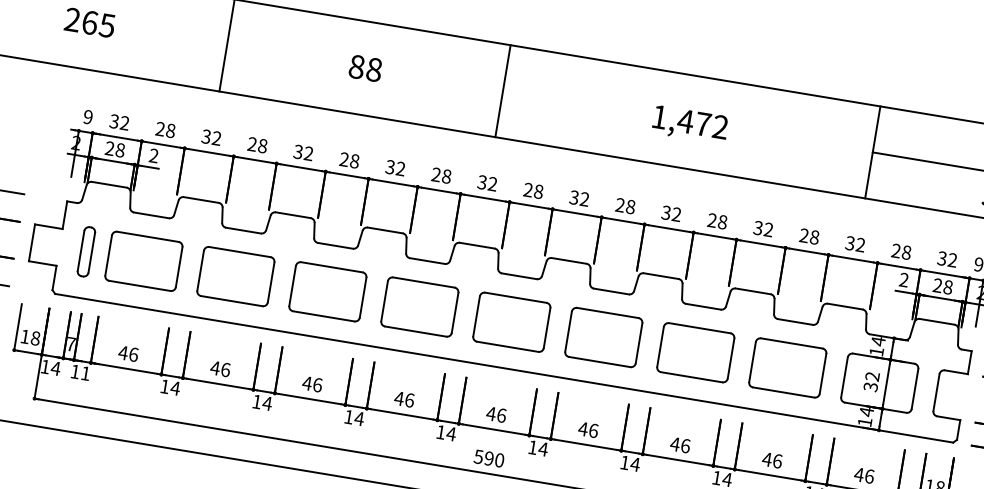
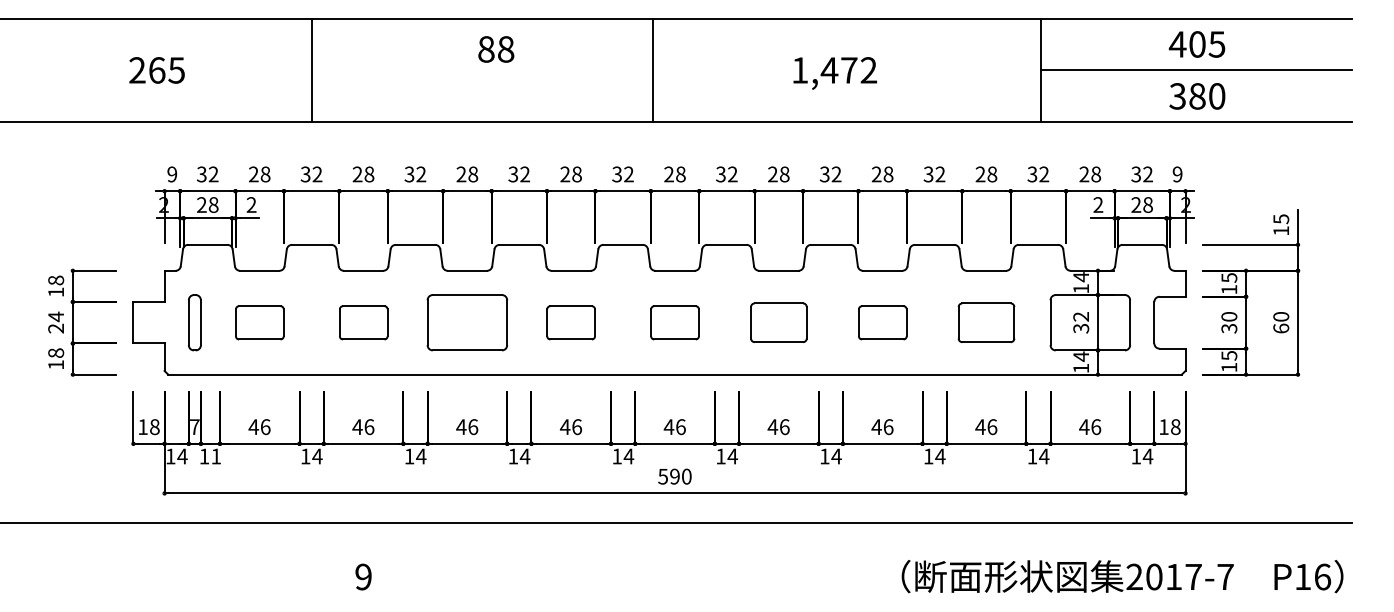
text: (365, 68) -> (496, 49), moved
line: (503, 91) -> (653, 70), moved
part: (143, 261) -> (259, 322), size x0.6
part: (235, 276) -> (363, 322), size x0.6
part: (419, 306) -> (570, 322), size x0.6
part: (511, 322) -> (674, 322), size x0.6
part: (603, 337) -> (778, 322), size x0.7
part: (695, 352) -> (882, 322), size x0.6
part: (787, 367) -> (986, 322), size x0.7

